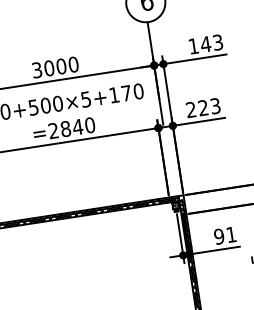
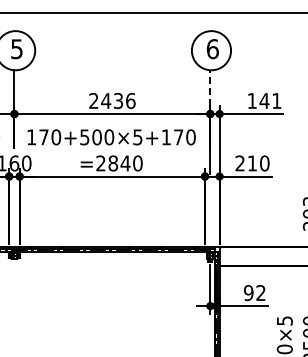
line: (150, 40) -> (210, 88), solid -> dashed
text: (217, 43) -> (276, 101), 143 -> 141
text: (55, 67) -> (112, 101), 3000 -> 2436
text: (209, 107) -> (258, 163), 223 -> 210
text: (230, 234) -> (260, 292), 91 -> 92

